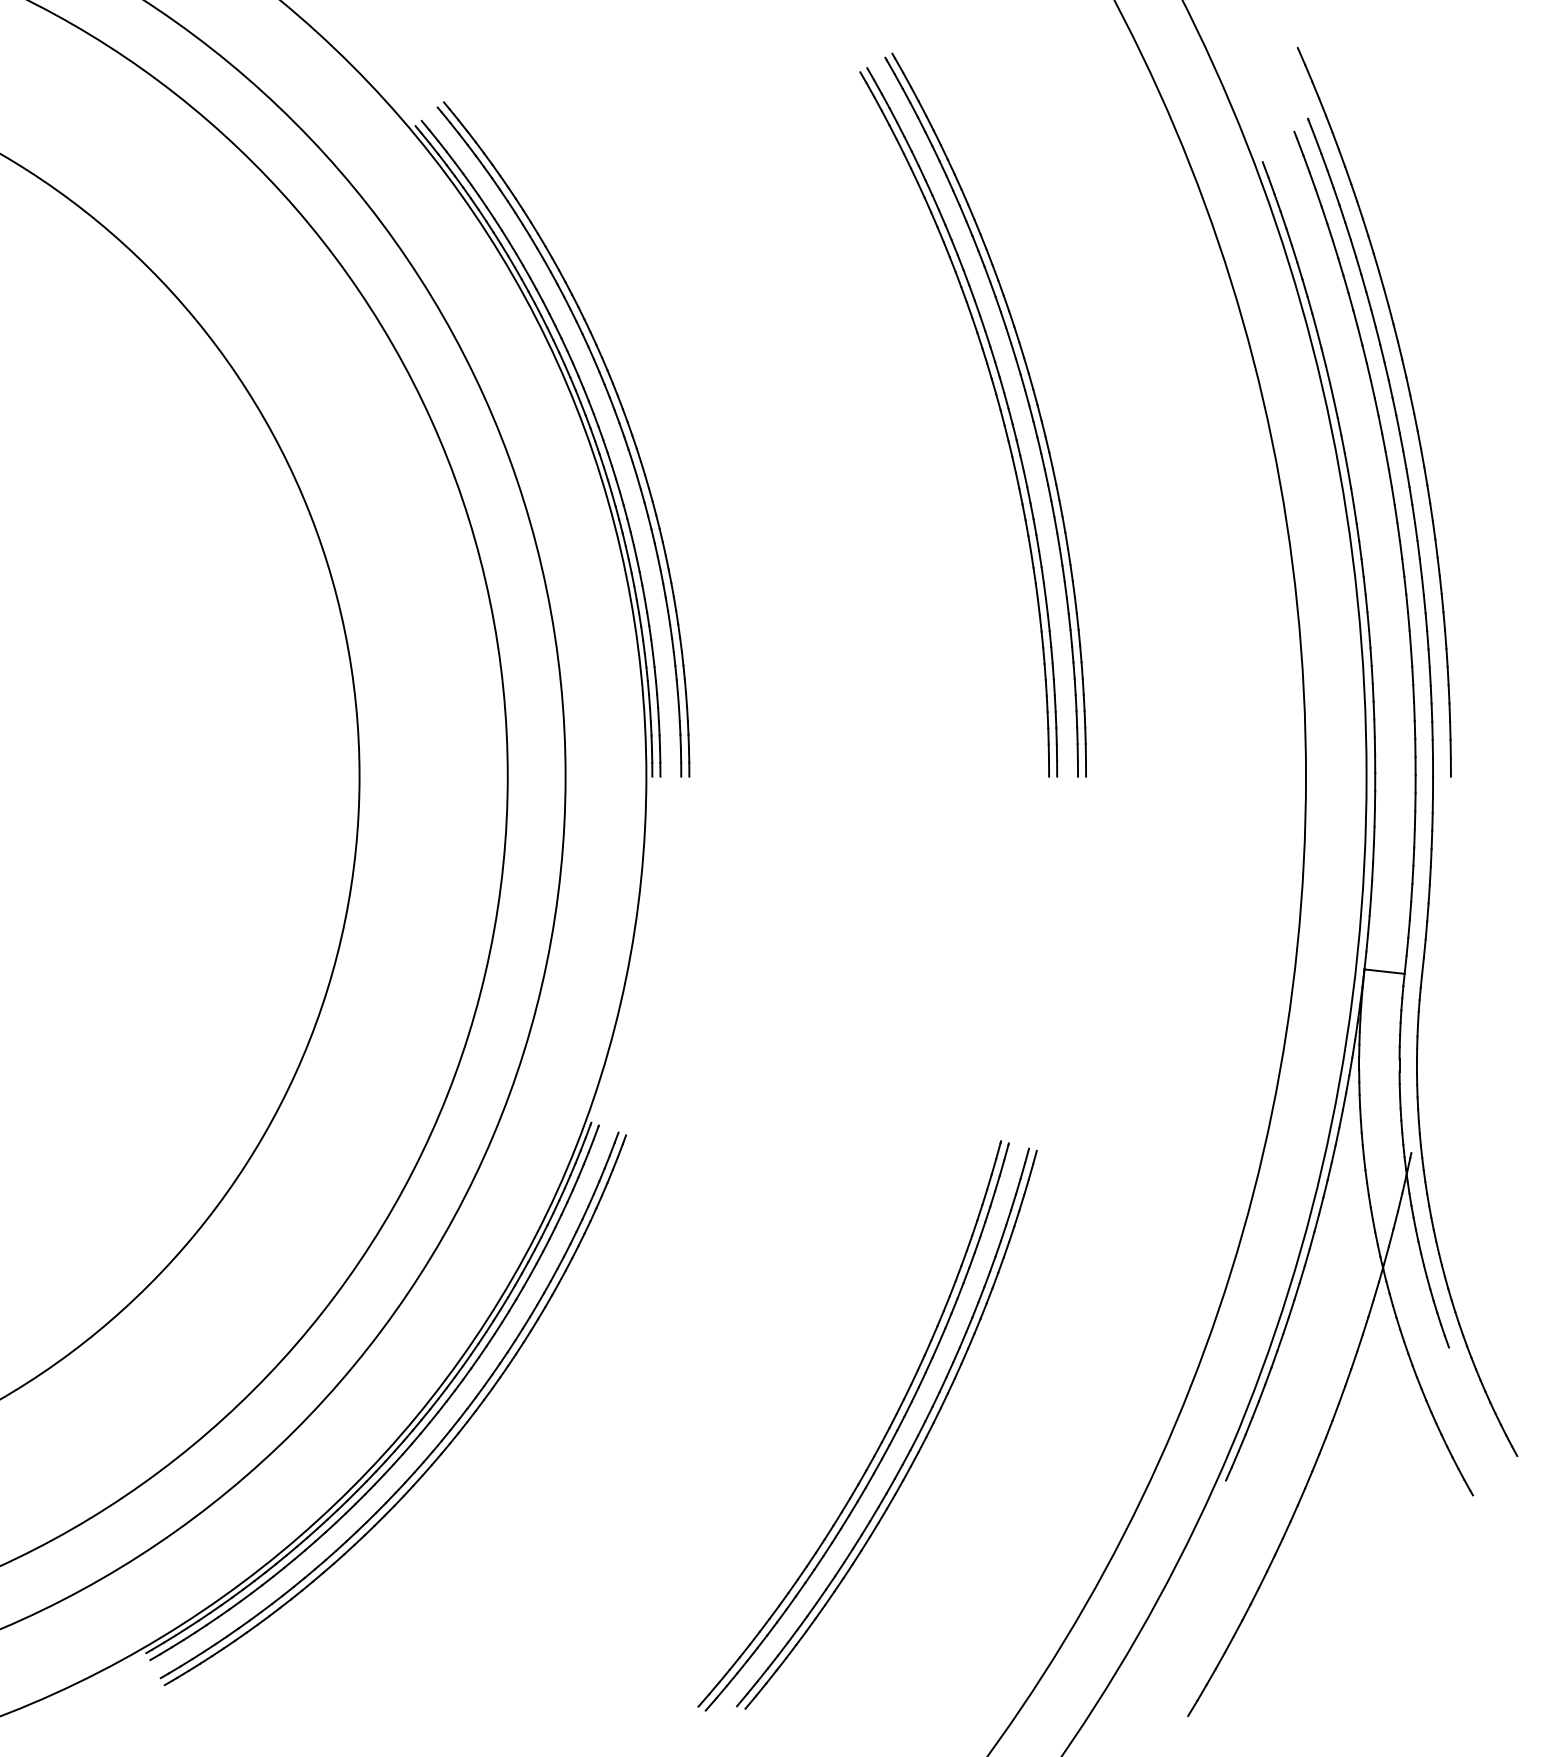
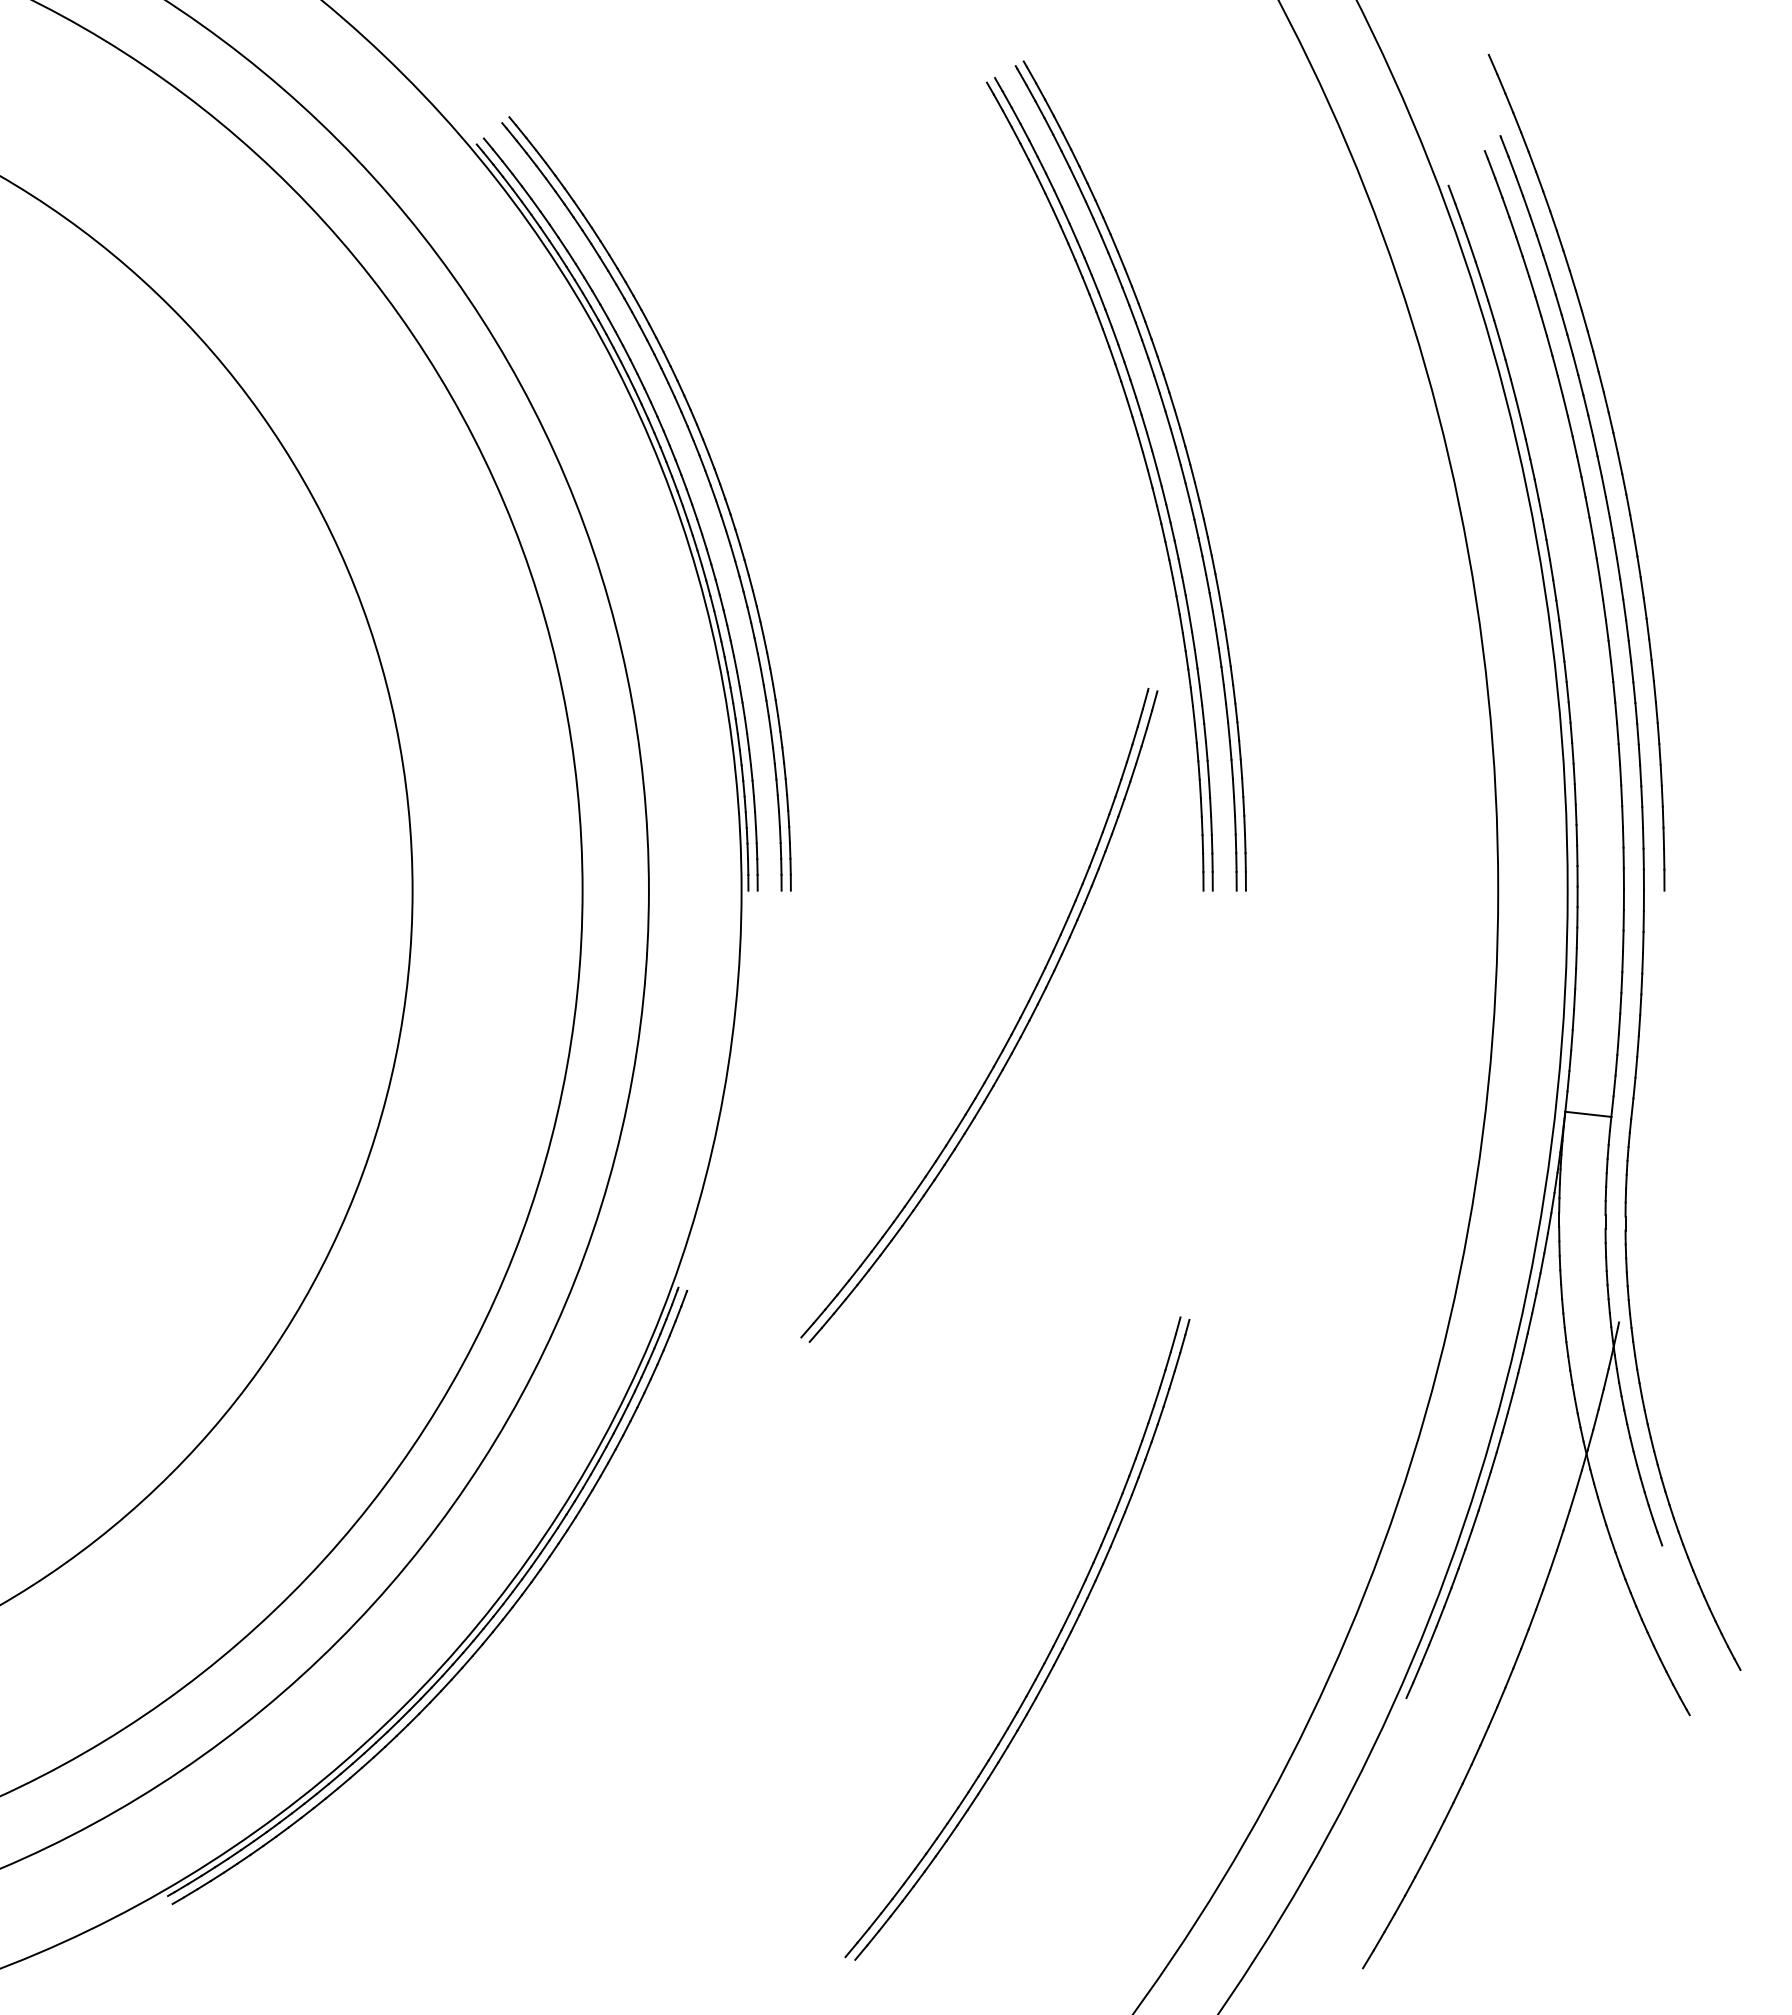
part: (881, 1440) -> (1011, 1032), moved
part: (435, 1446) -> (499, 1659), removed

